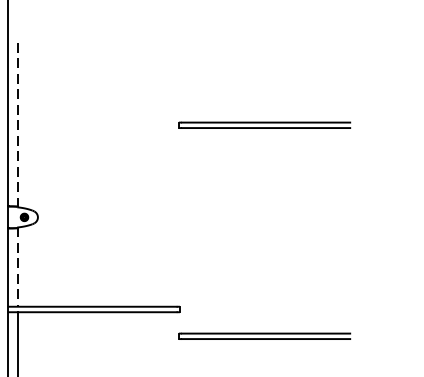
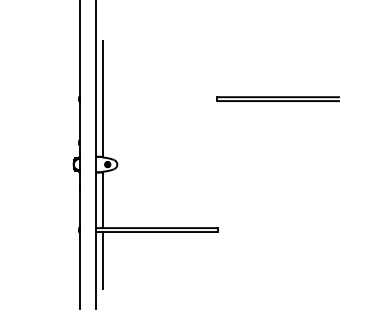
line: (17, 125) -> (102, 99), dashed -> solid
line: (17, 267) -> (102, 200), dashed -> solid
part: (263, 335) -> (277, 248), removed

